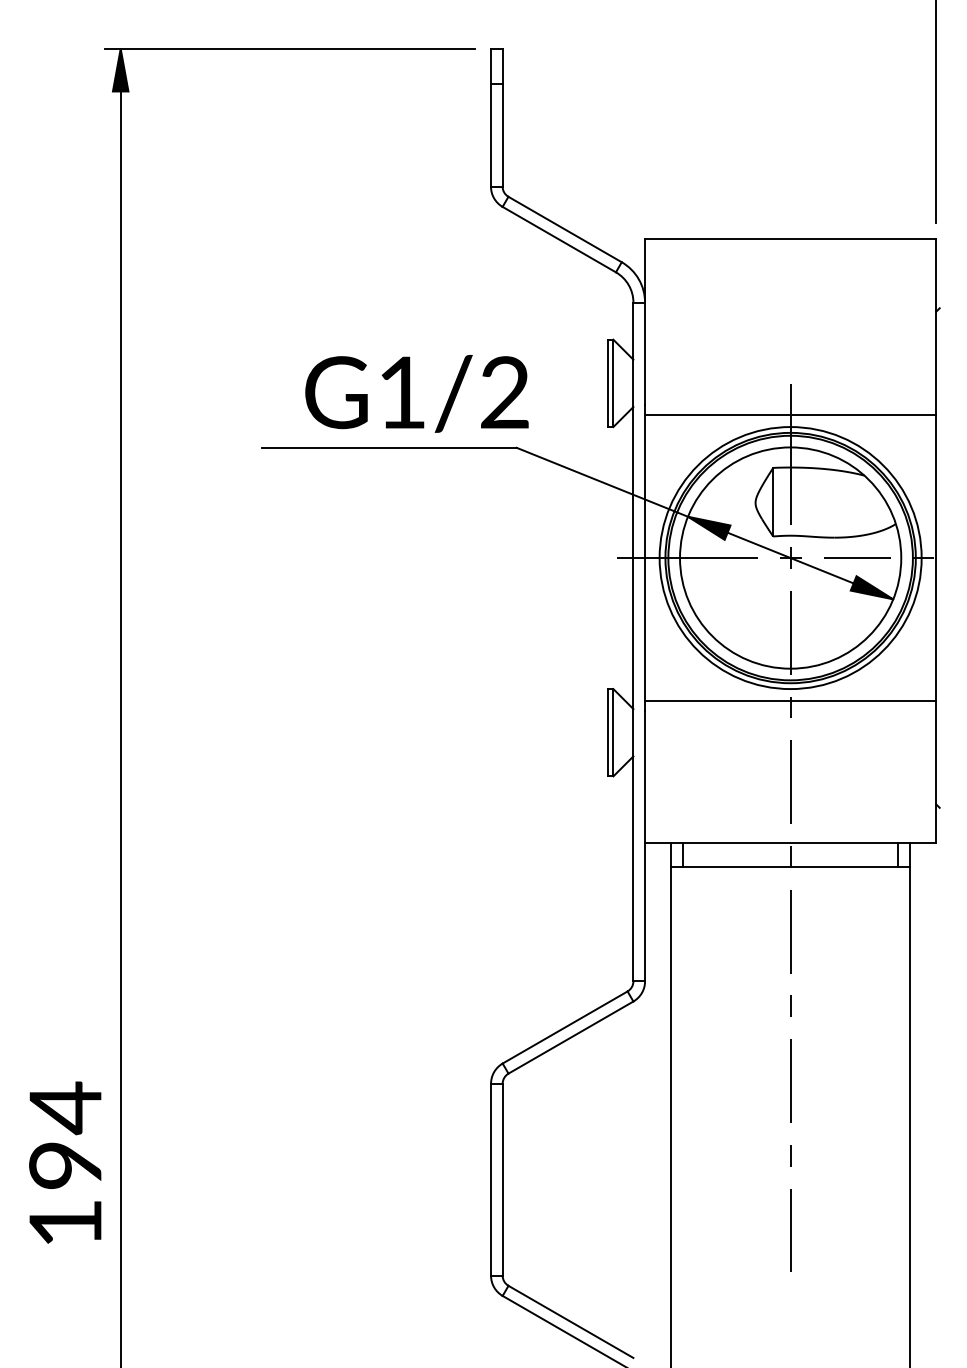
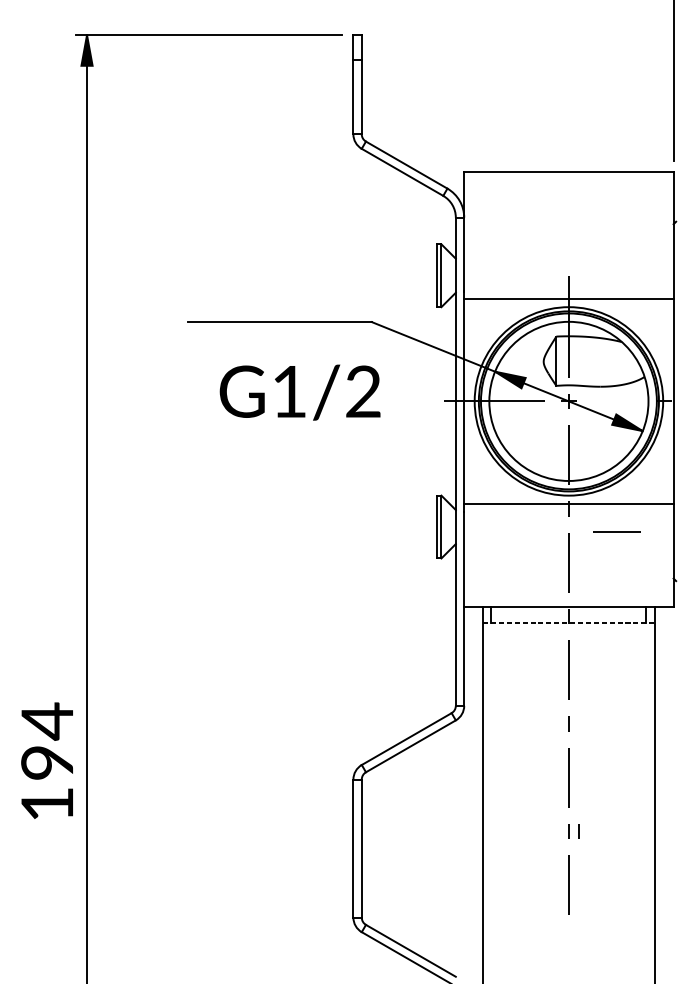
text: (416, 393) -> (299, 392), moved
line: (857, 557) -> (617, 531), moved
line: (791, 866) -> (569, 623), solid -> dashed
line: (804, 1155) -> (578, 831), added
text: (65, 1162) -> (47, 760), moved

